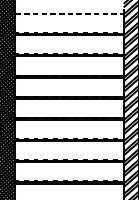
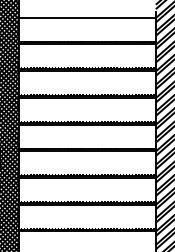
line: (70, 13) -> (88, 17), dashed -> solid

